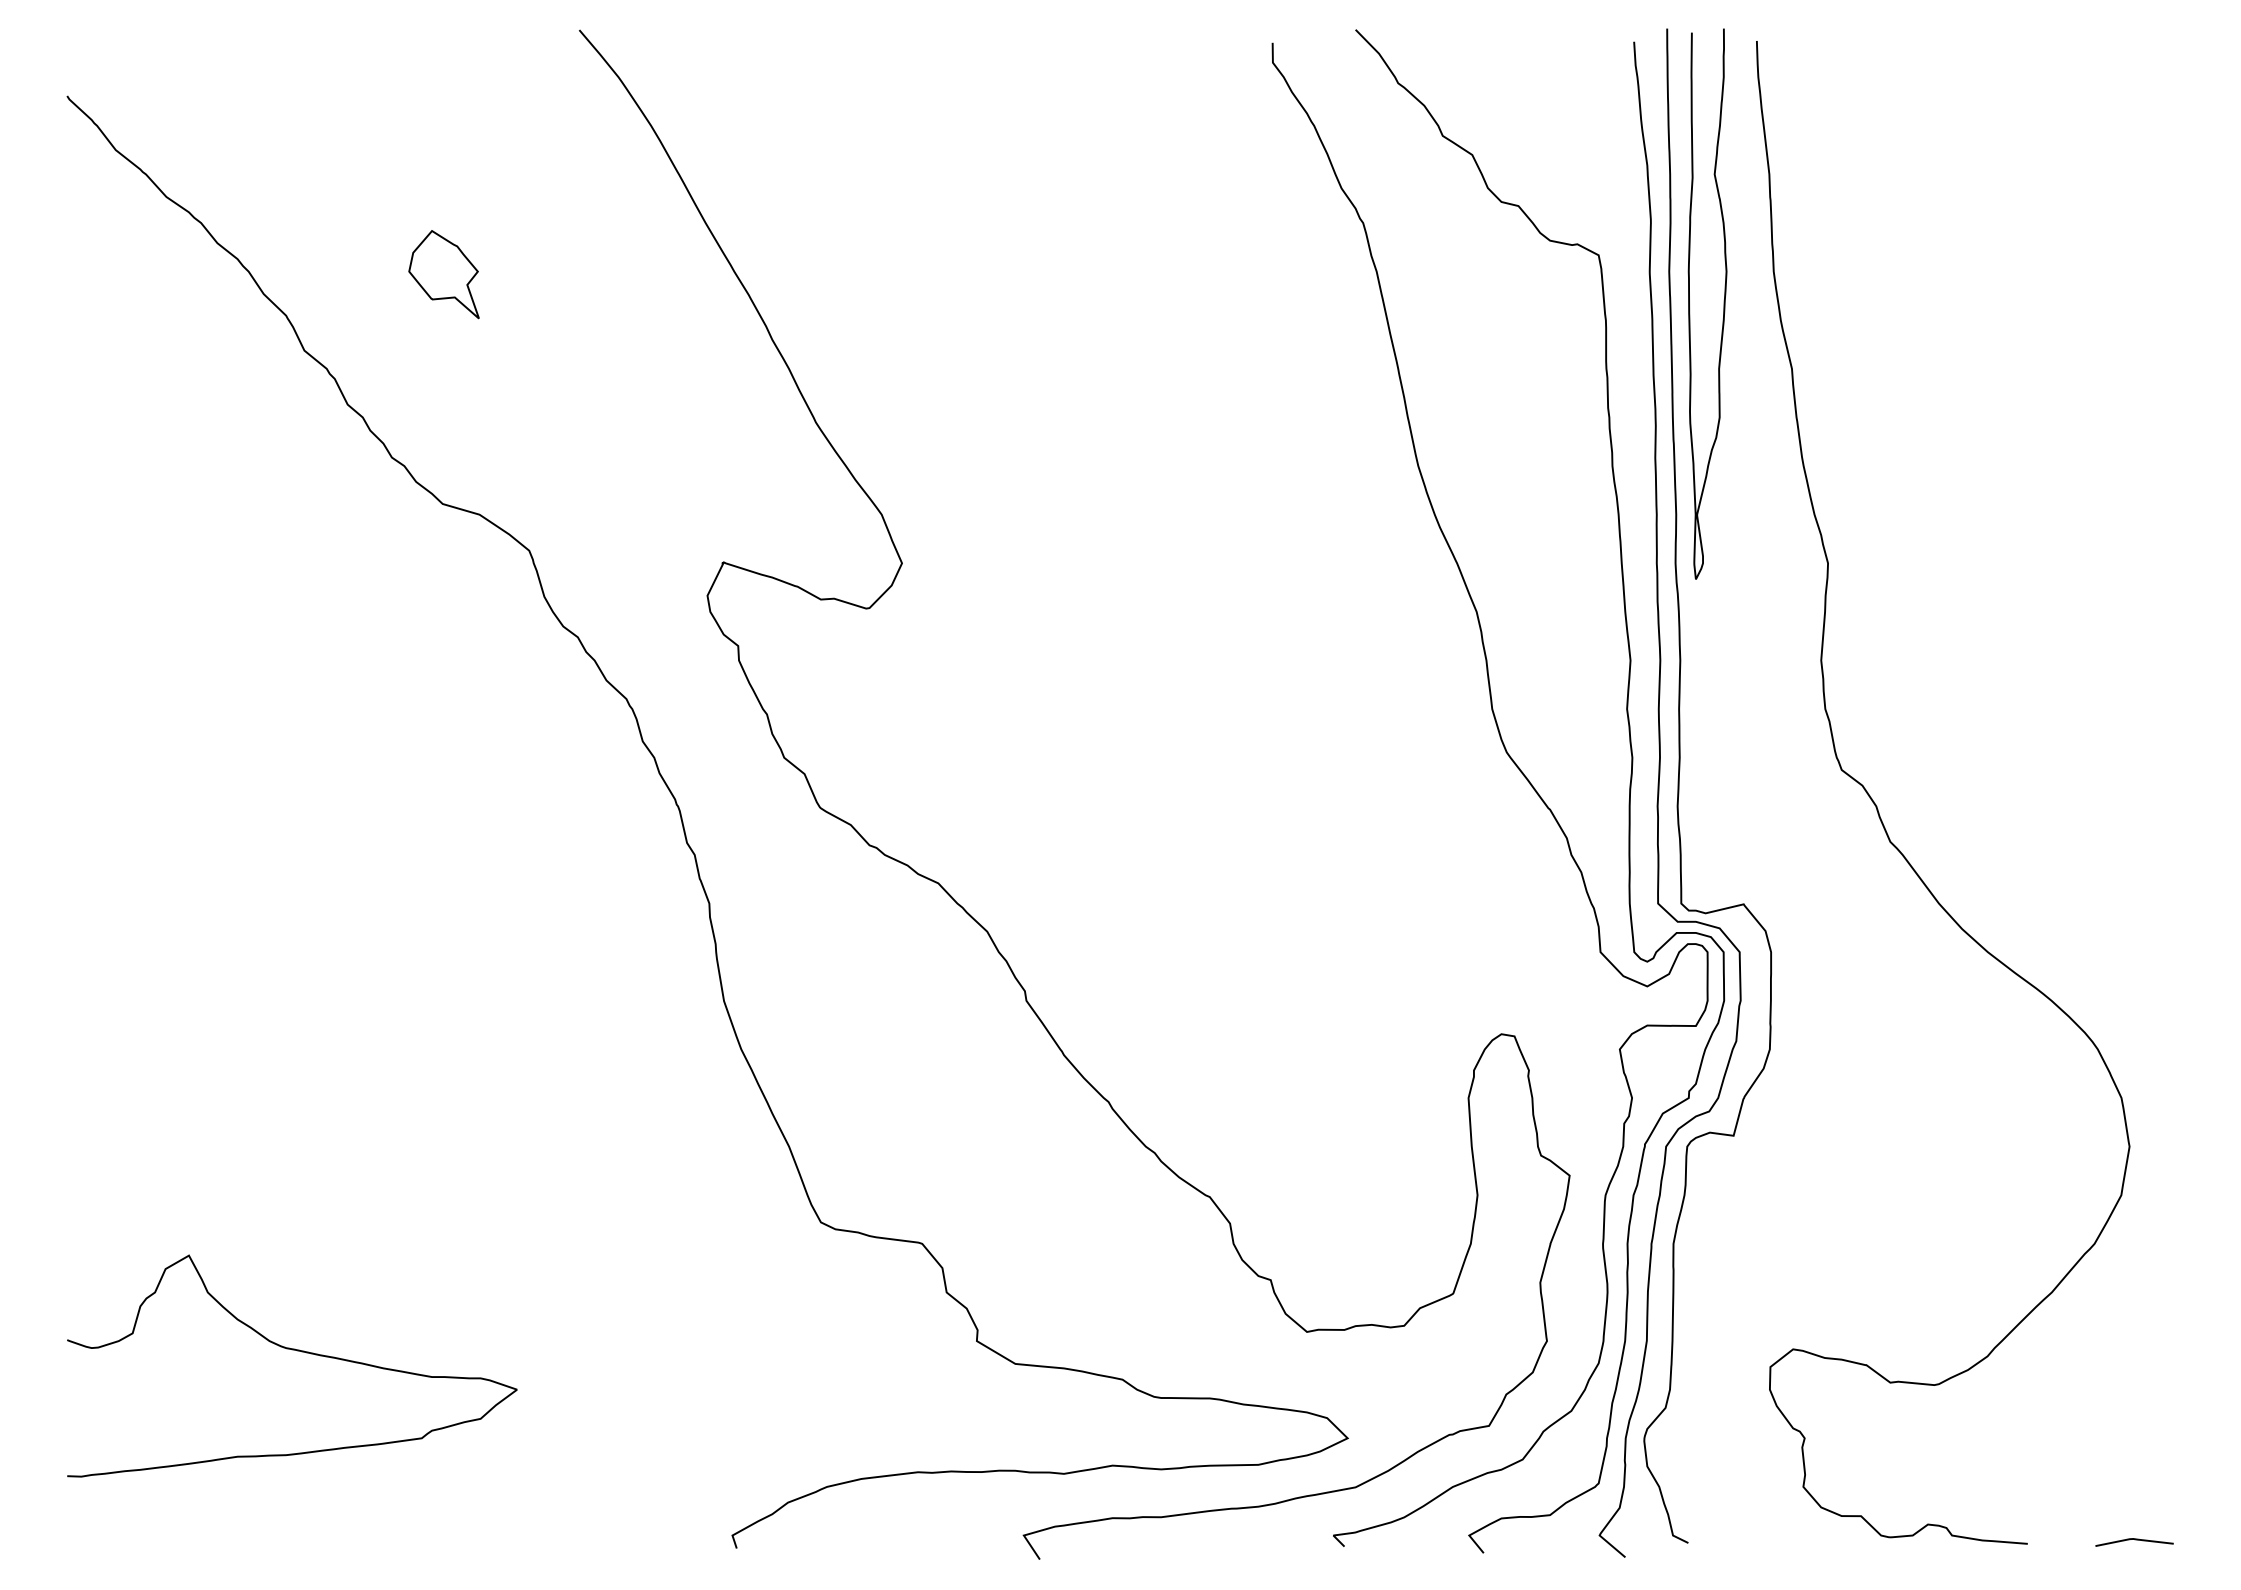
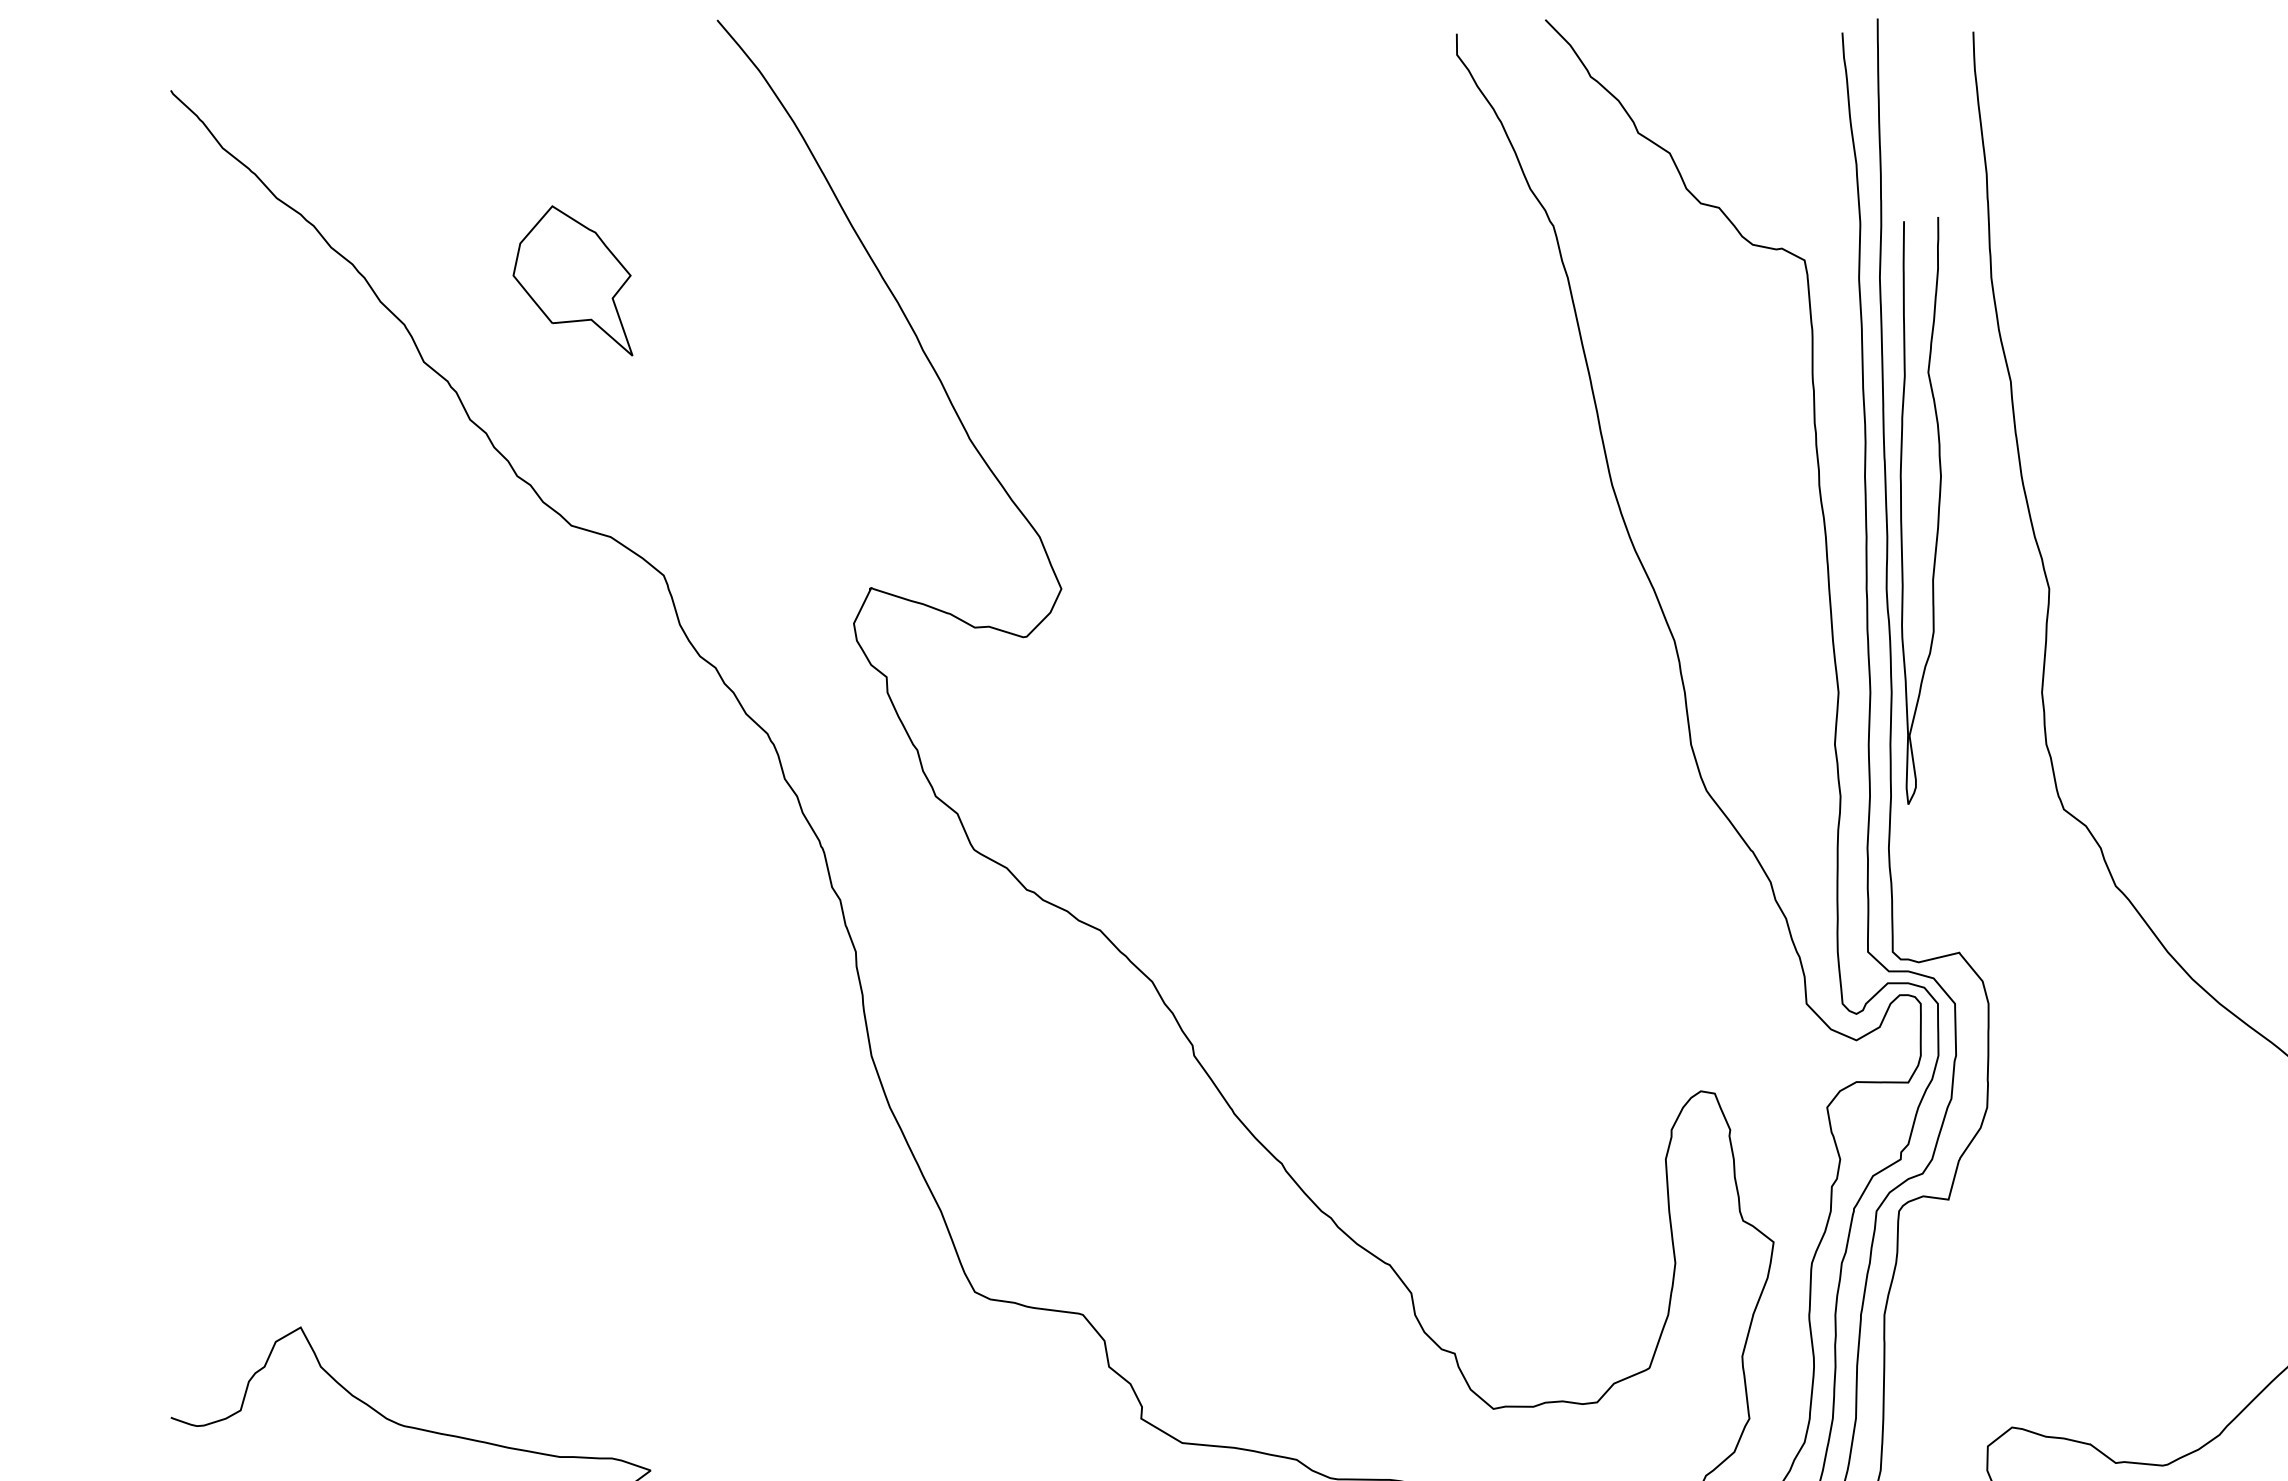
part: (443, 274) -> (572, 280), size x1.6
curve: (1723, 303) -> (1937, 510), moved

